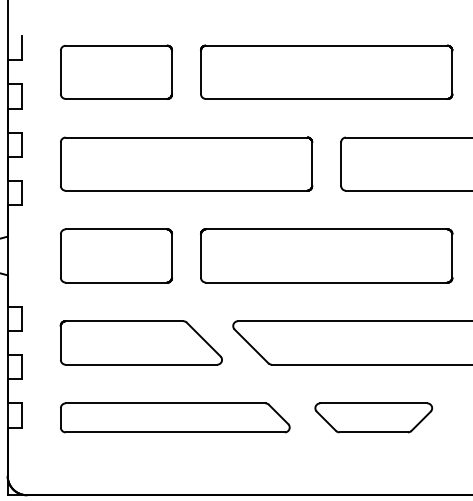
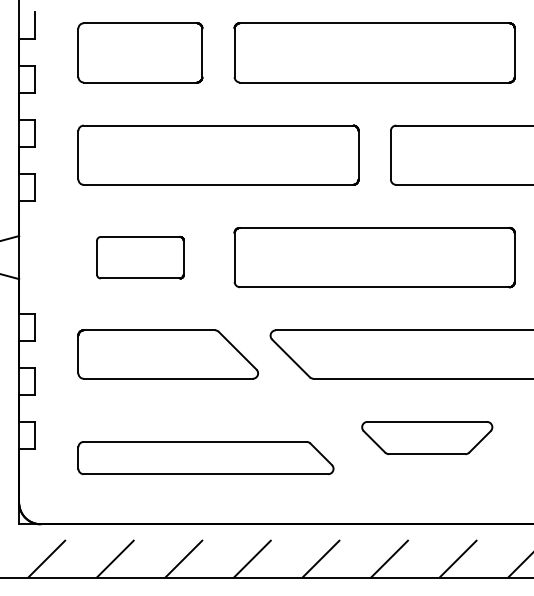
part: (116, 255) -> (140, 257), size x0.7
part: (174, 418) -> (205, 458), moved

